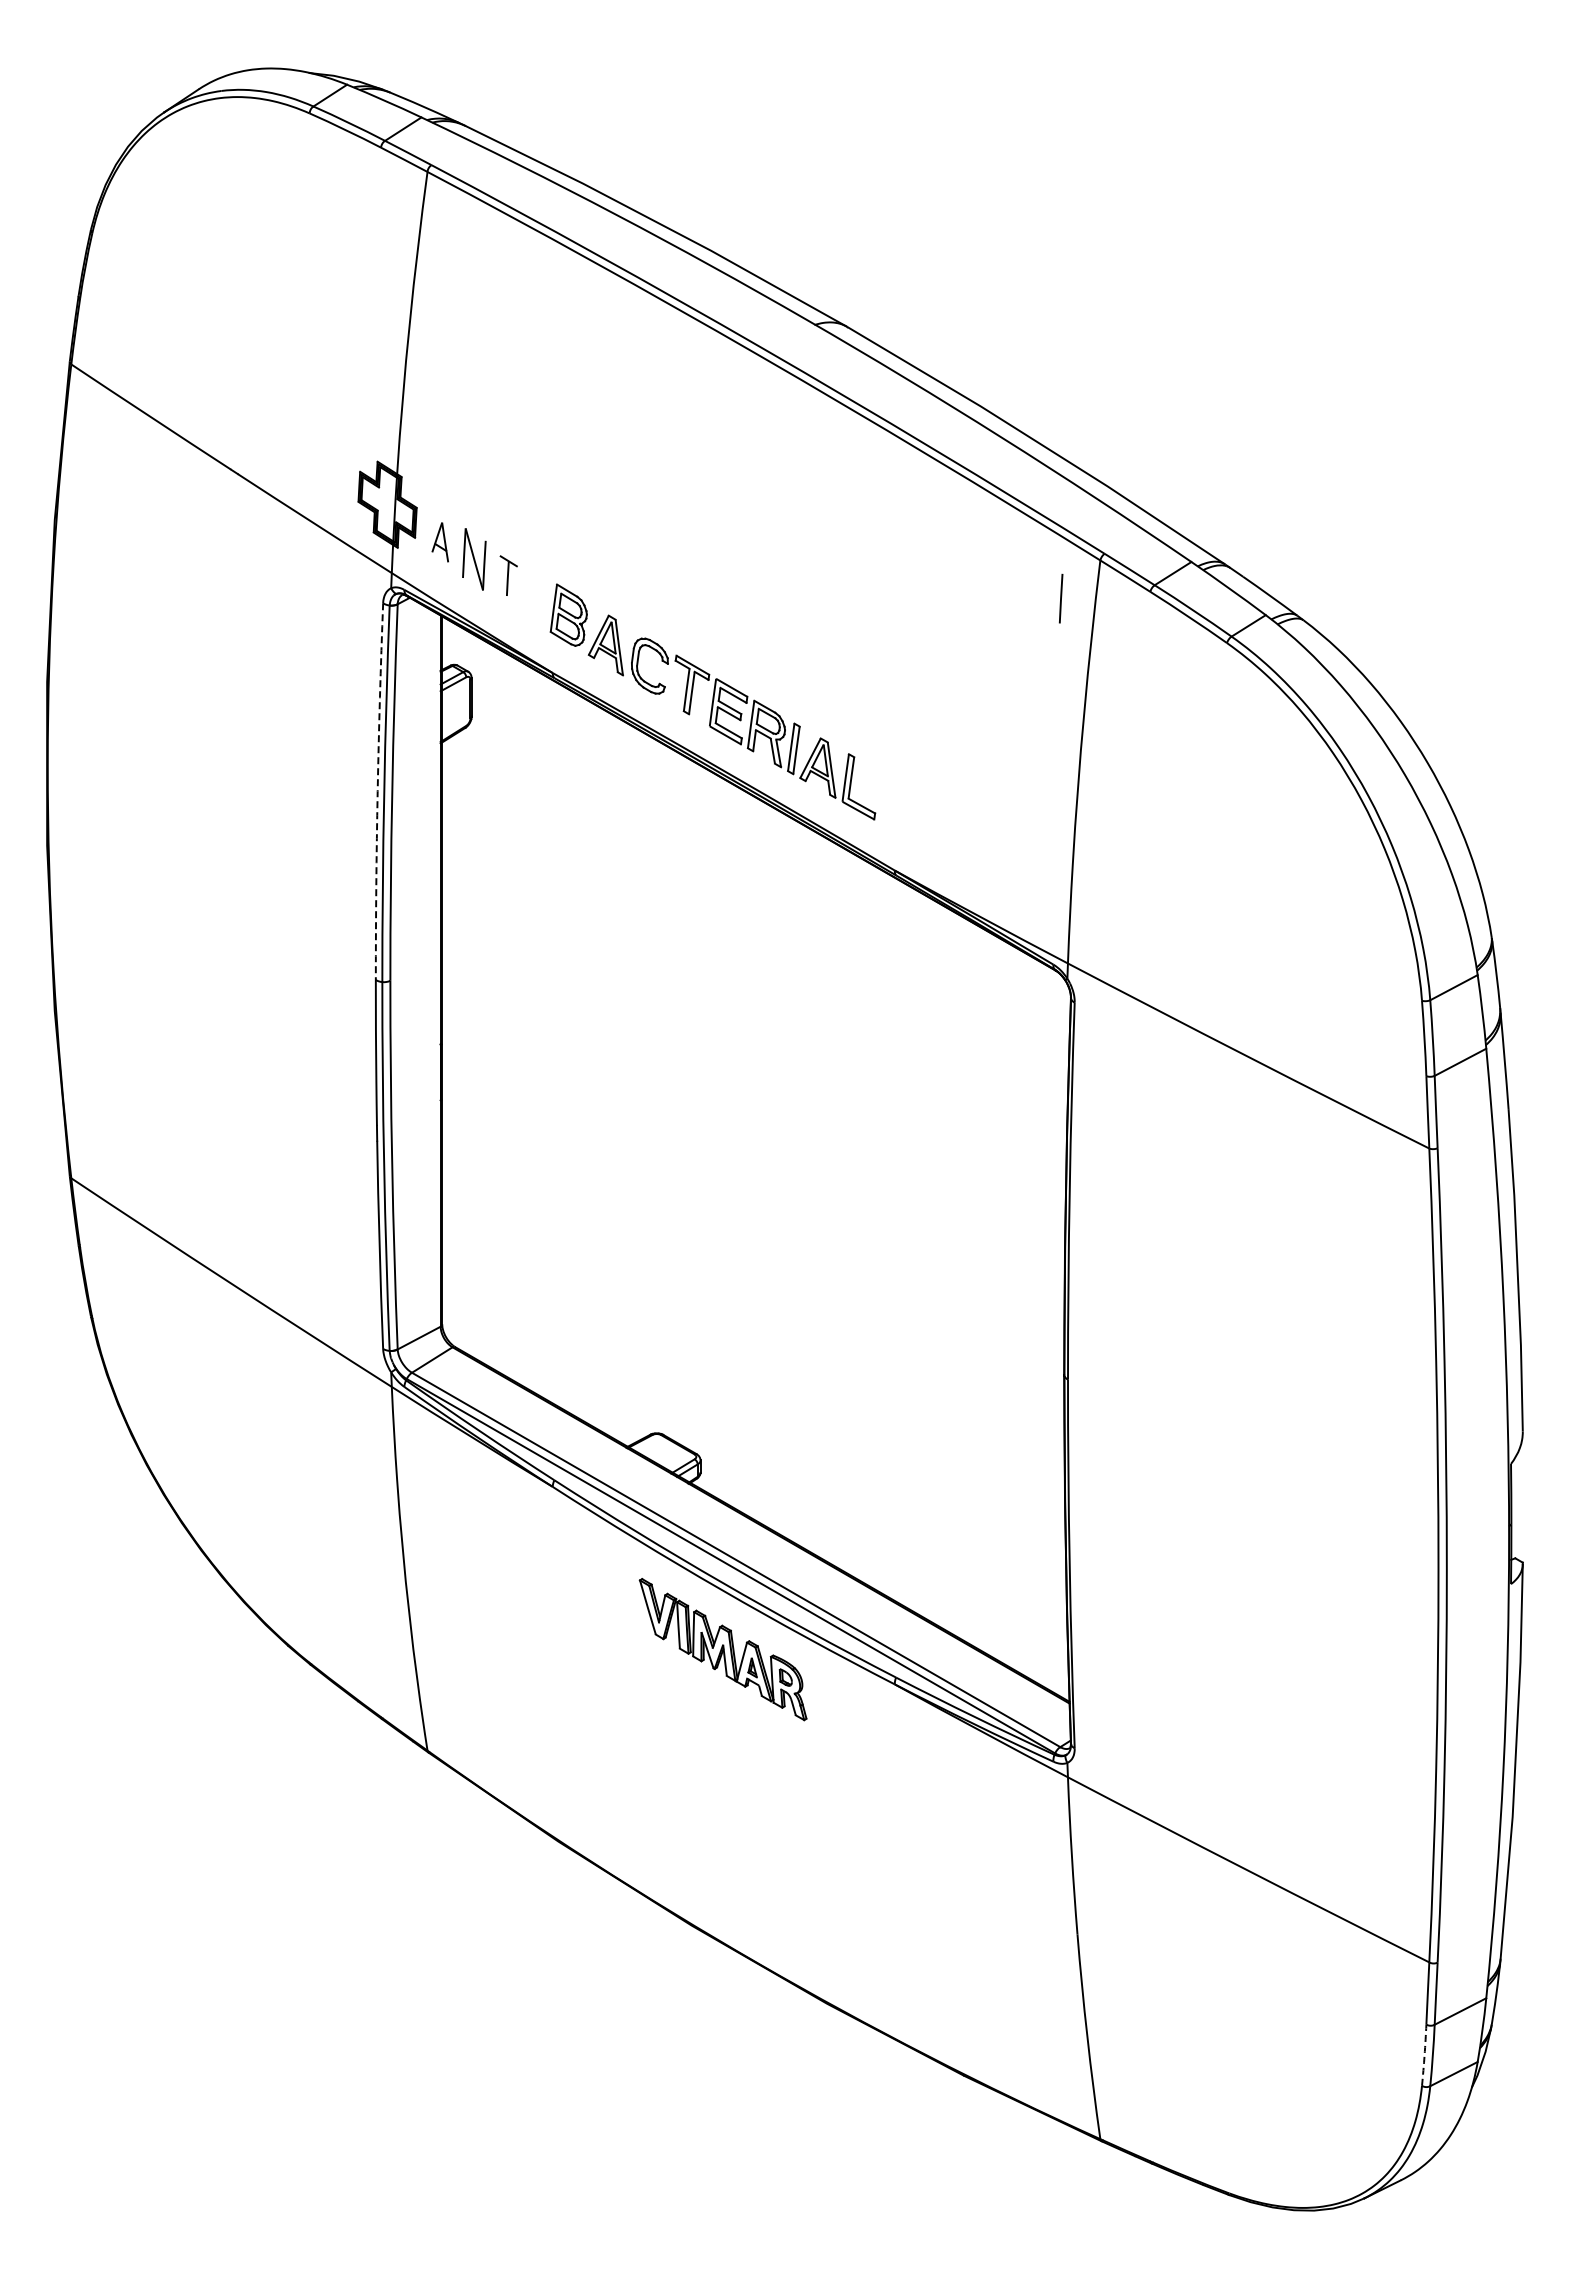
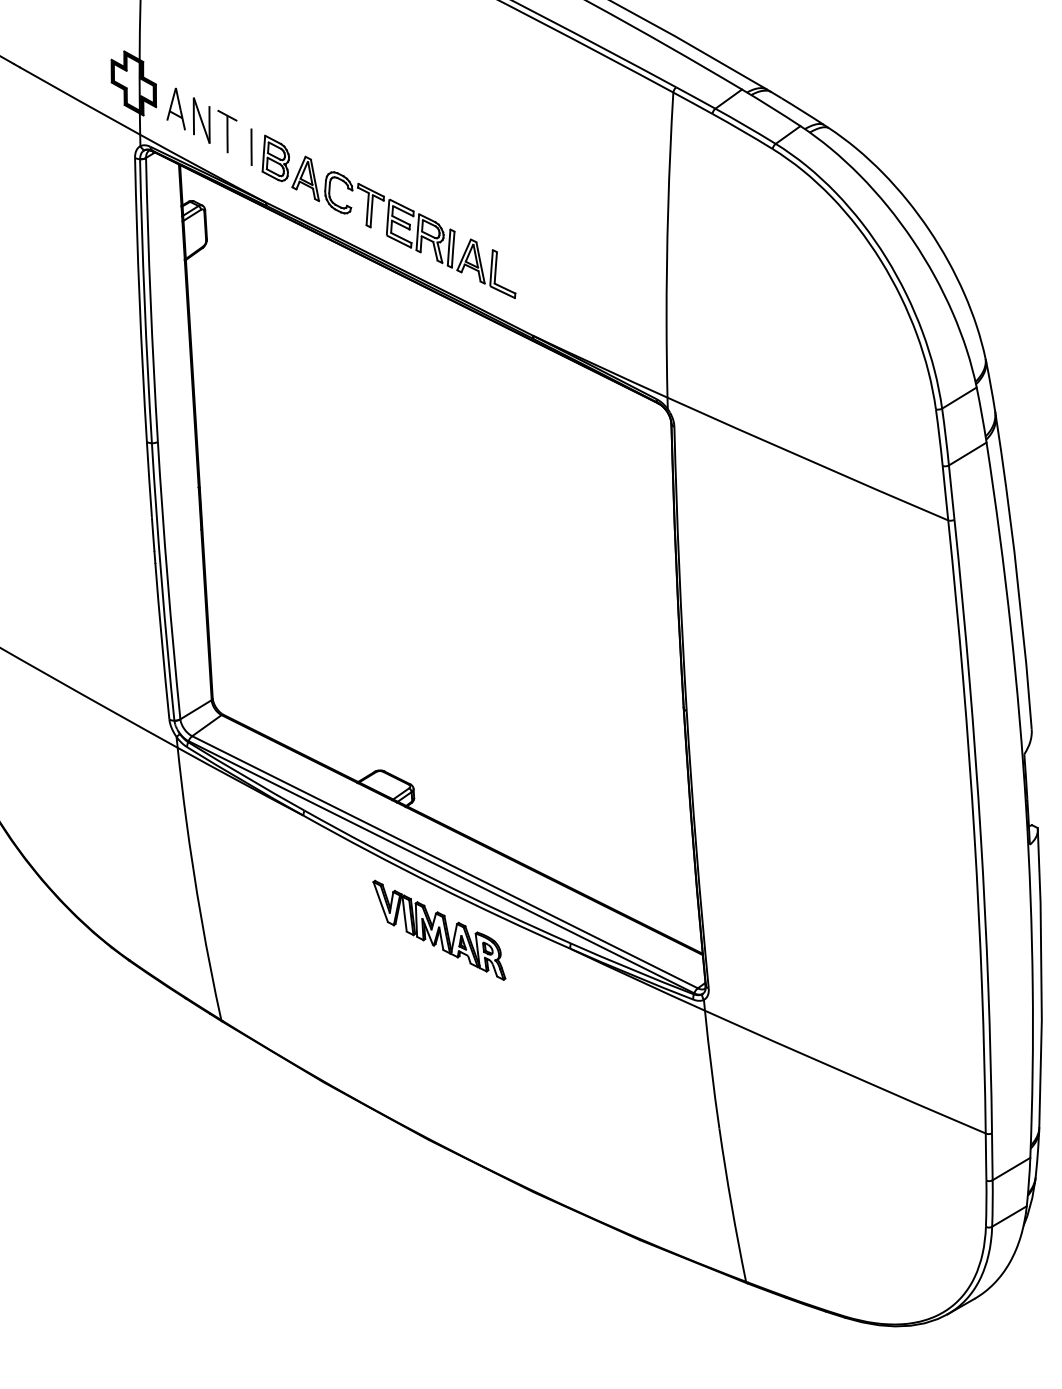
part: (440, 542) -> (175, 109), size x1.43
part: (508, 575) -> (228, 131), size x1.43
line: (1060, 598) -> (251, 147), moved
arc: (377, 791) -> (139, 299), dashed -> solid
arc: (1424, 2055) -> (986, 1203), dashed -> solid

